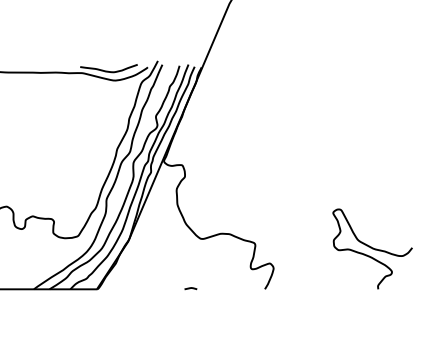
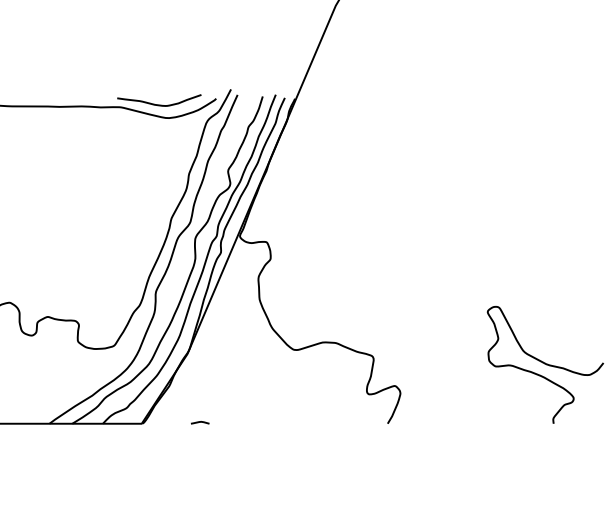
curve: (190, 288) -> (199, 422), moved

